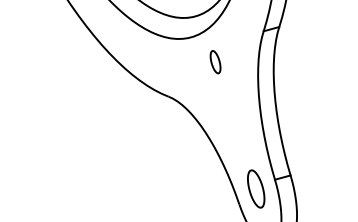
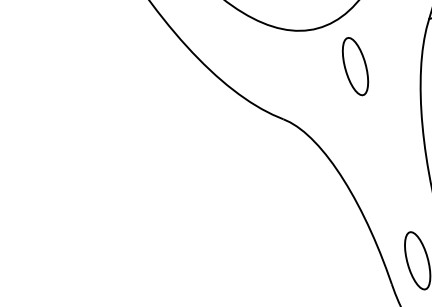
part: (215, 61) -> (355, 65), size x1.67

